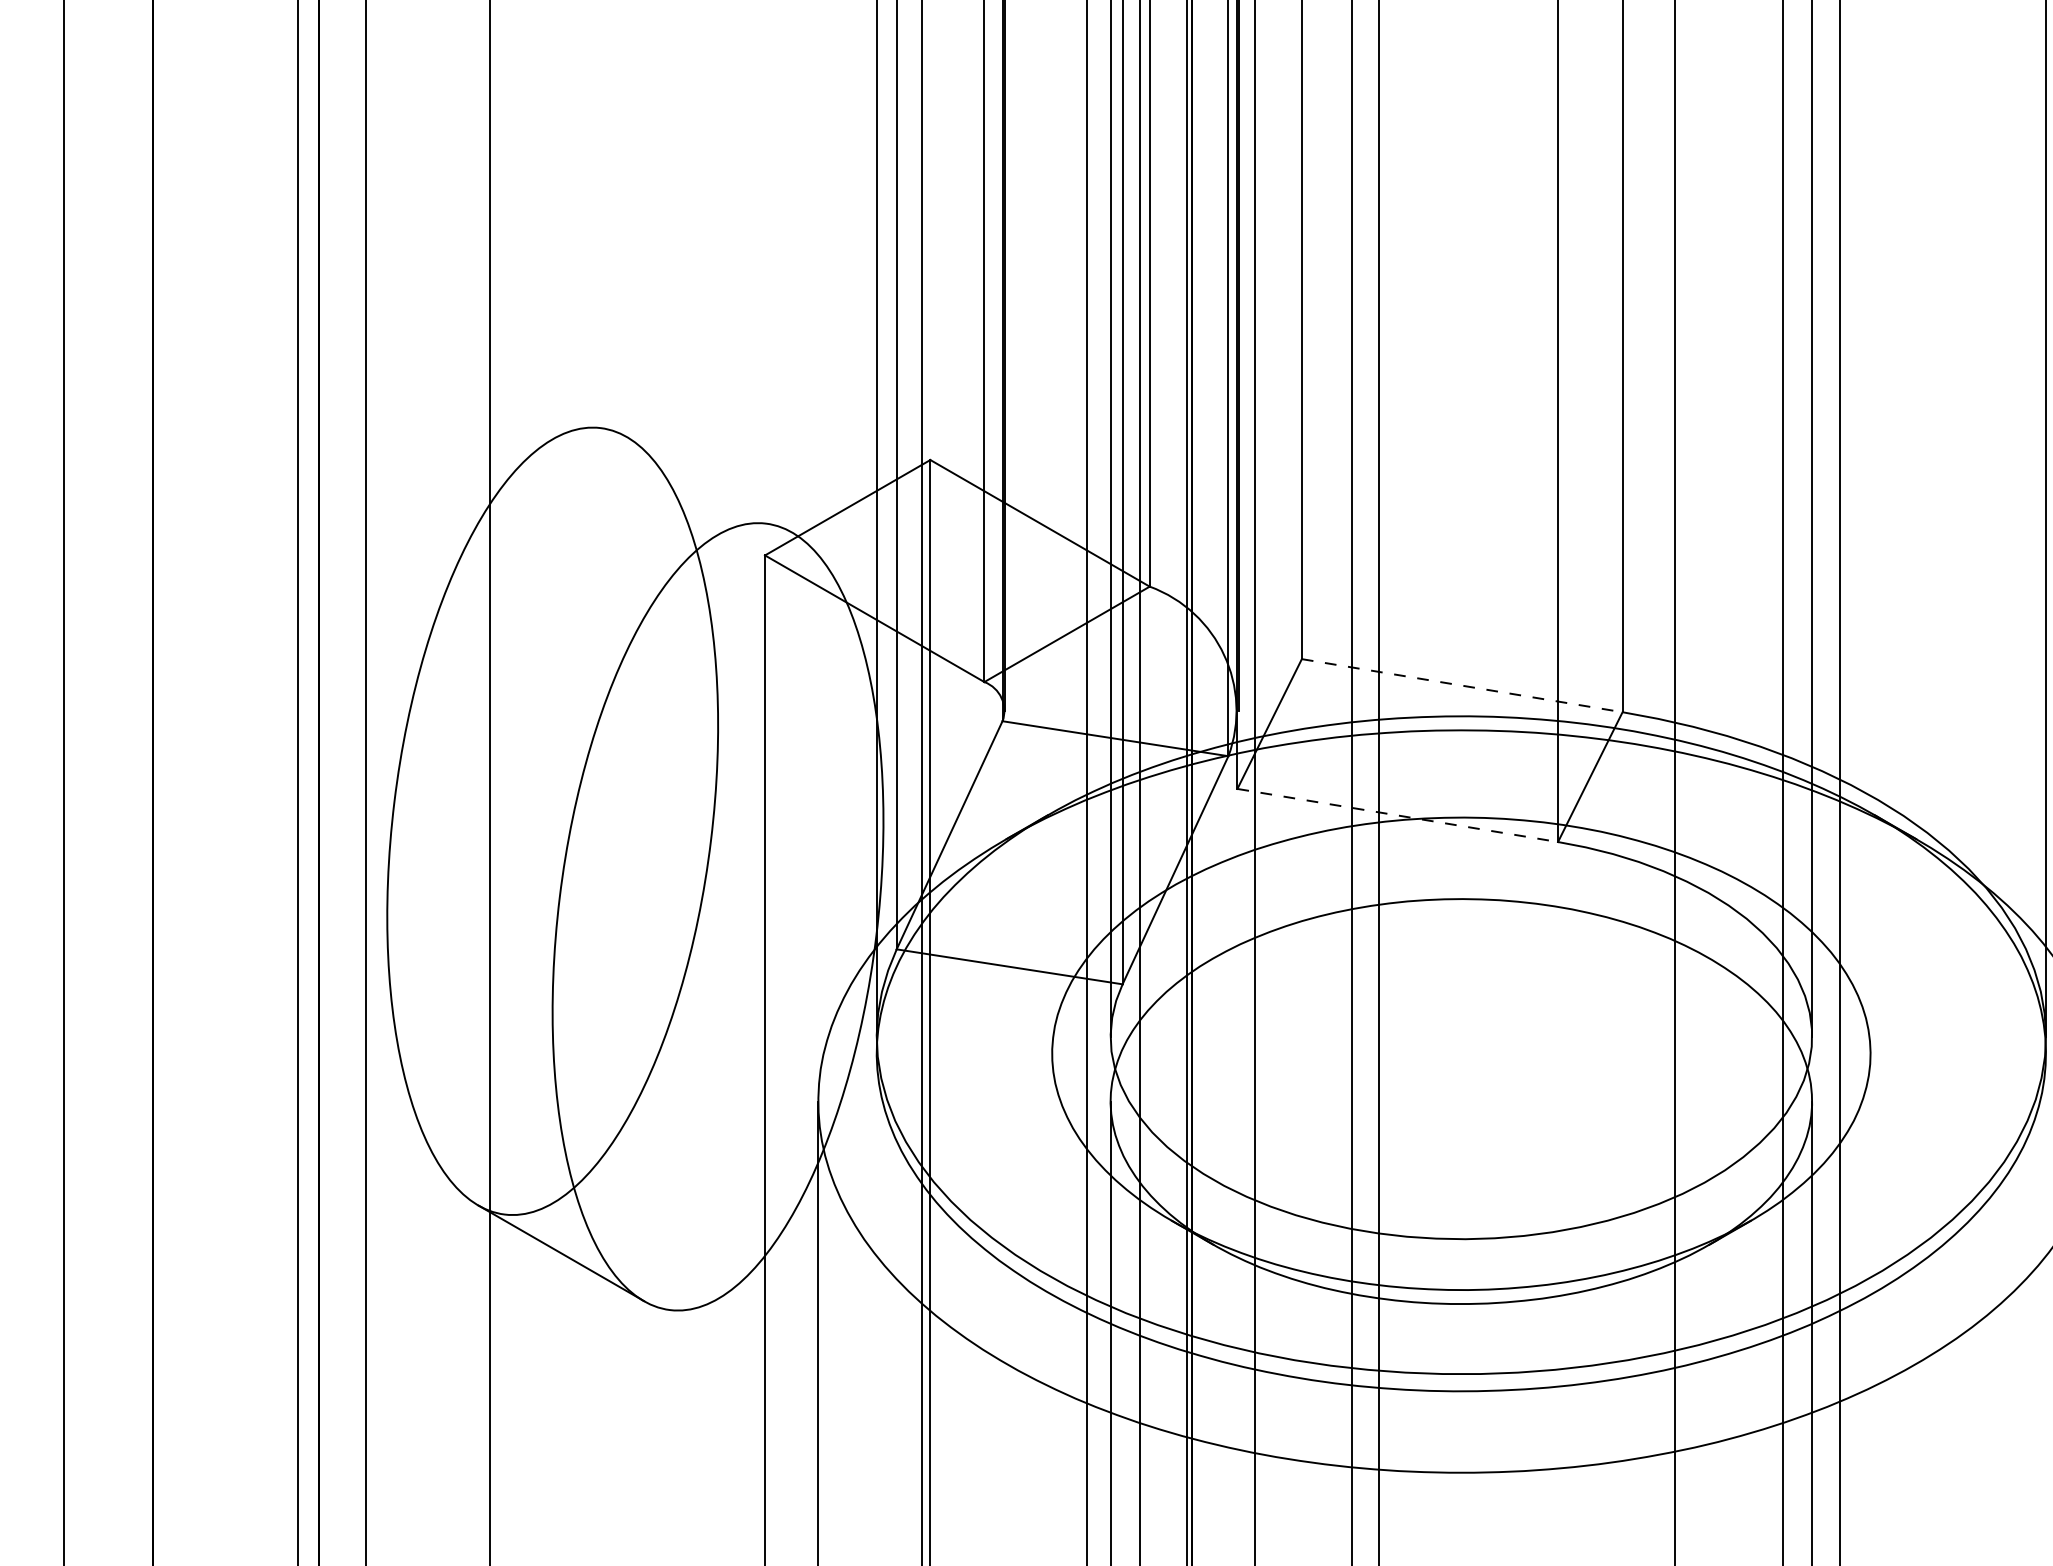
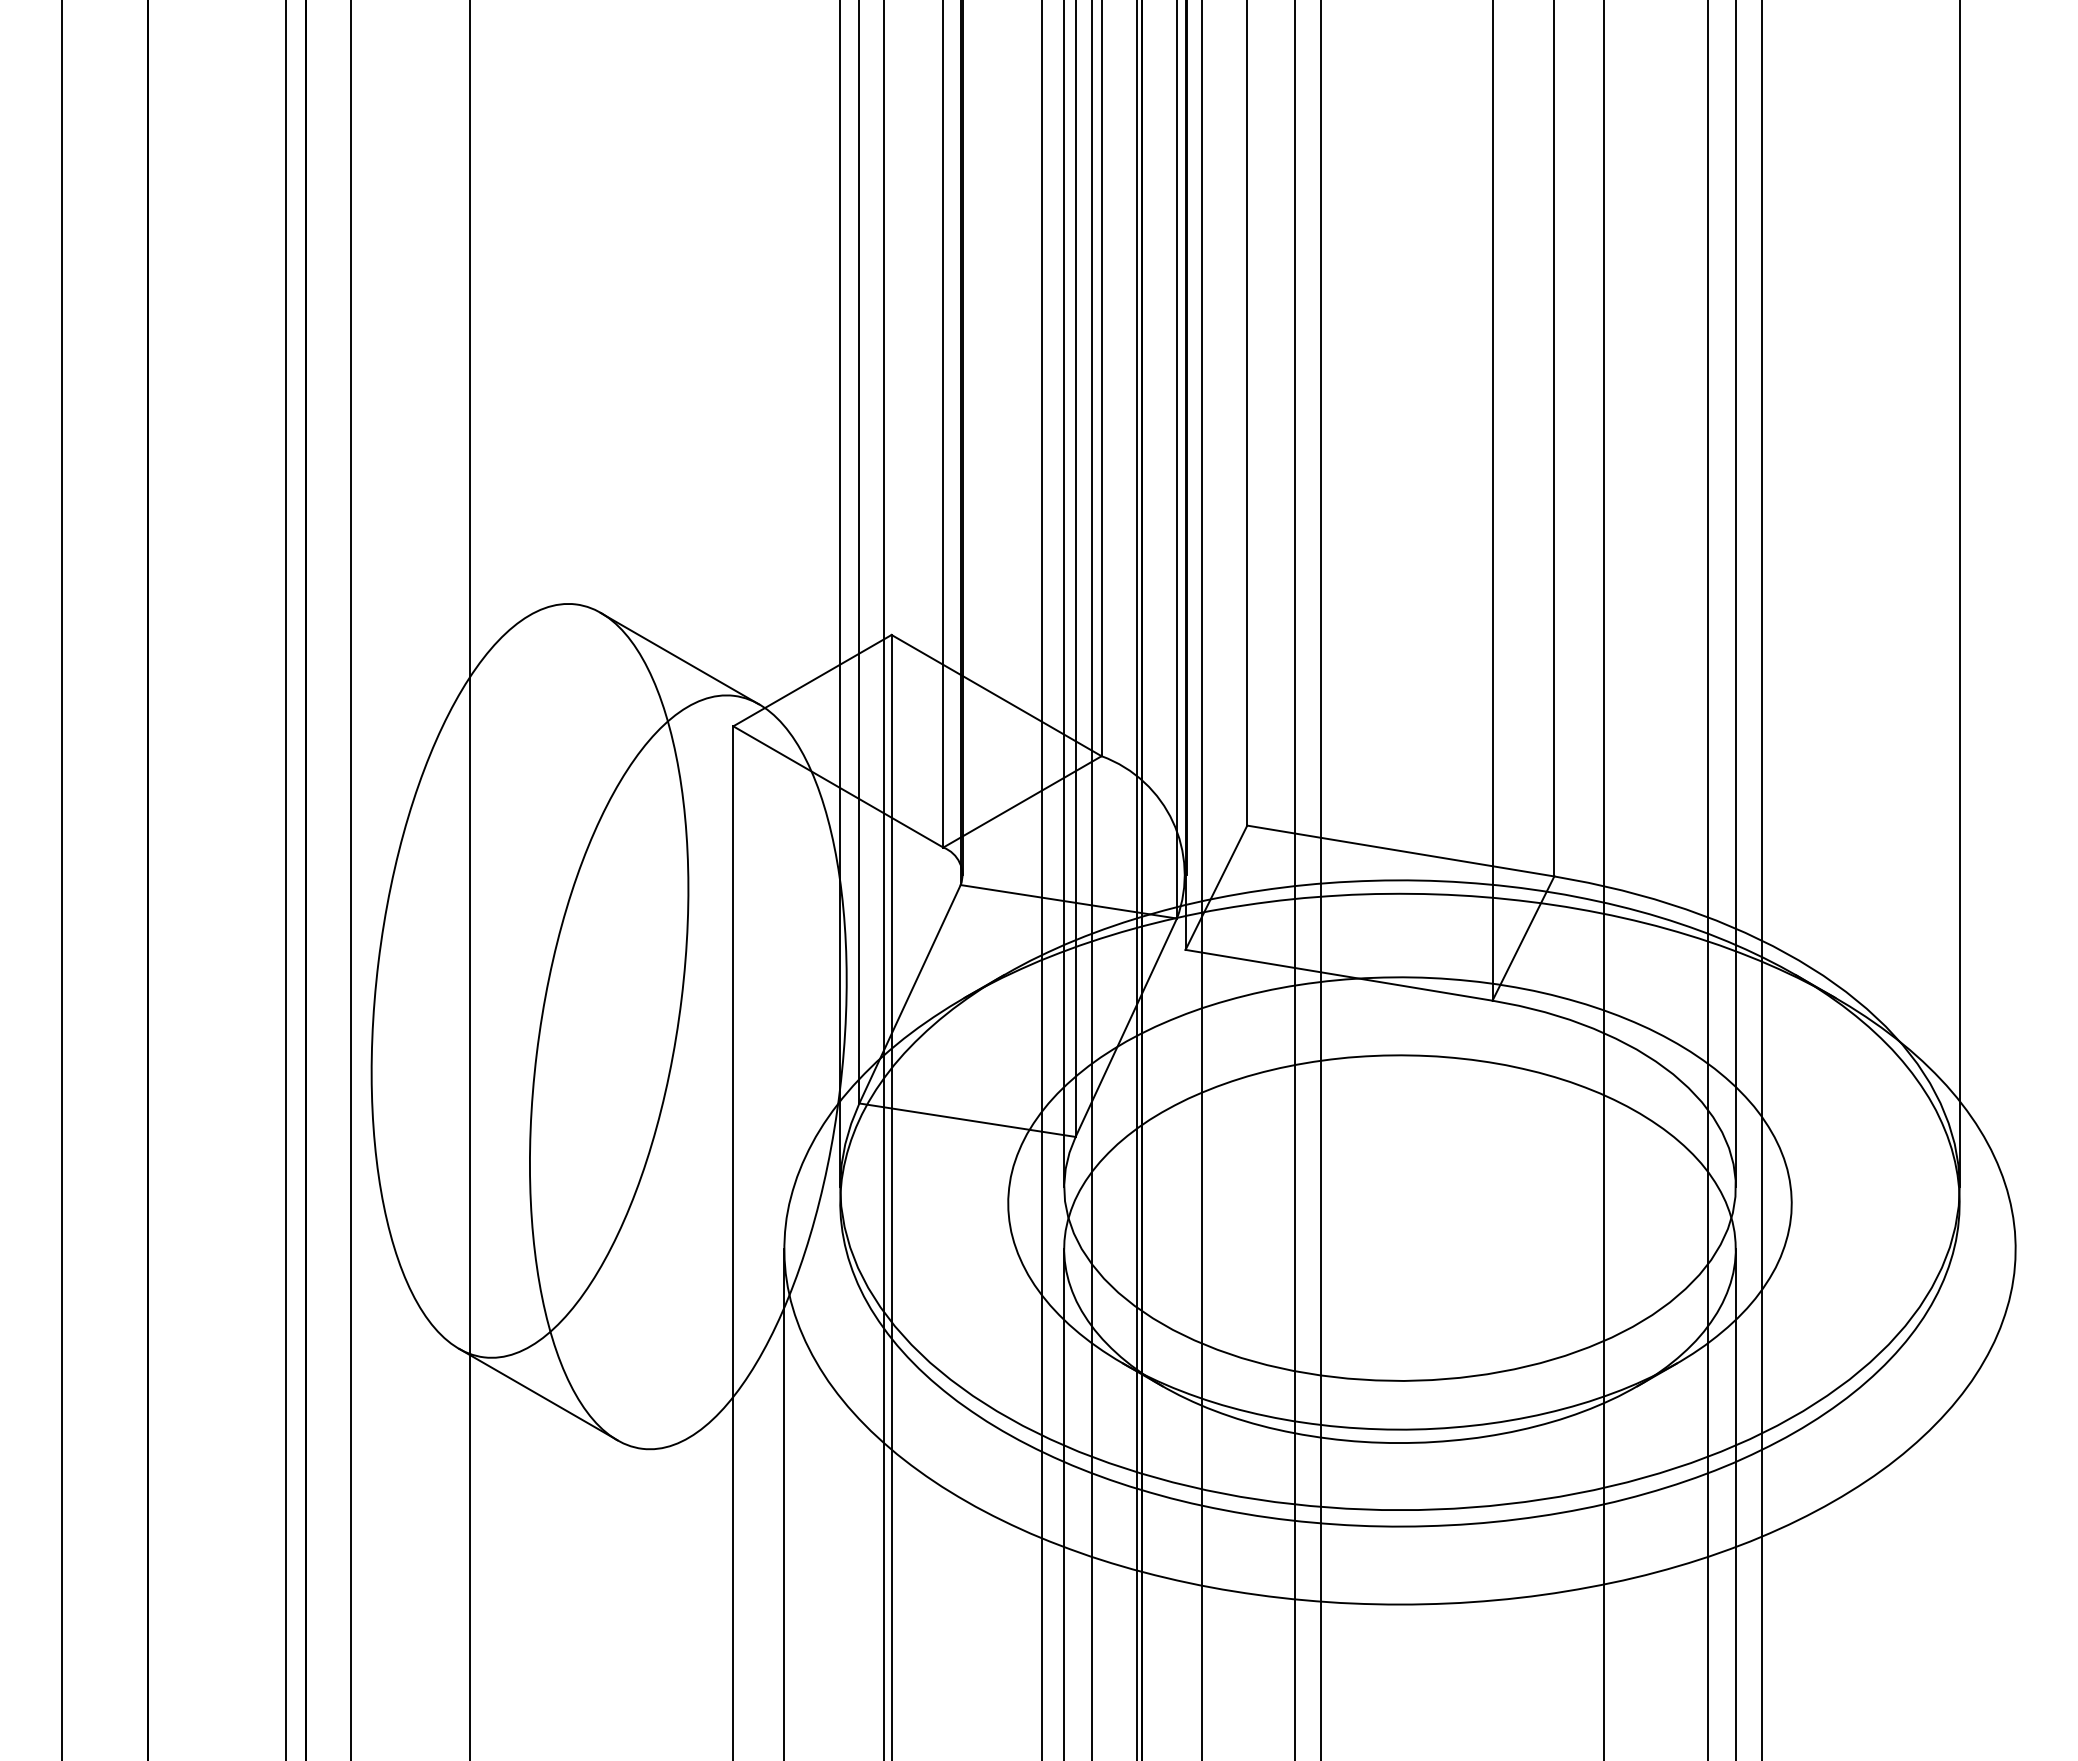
line: (708, 484) -> (679, 658), added
line: (1461, 686) -> (1400, 851), dashed -> solid
line: (1398, 815) -> (1339, 975), dashed -> solid

